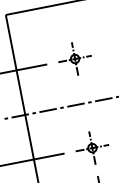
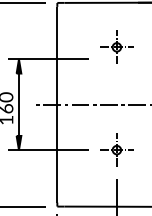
part: (74, 58) -> (116, 46), moved

